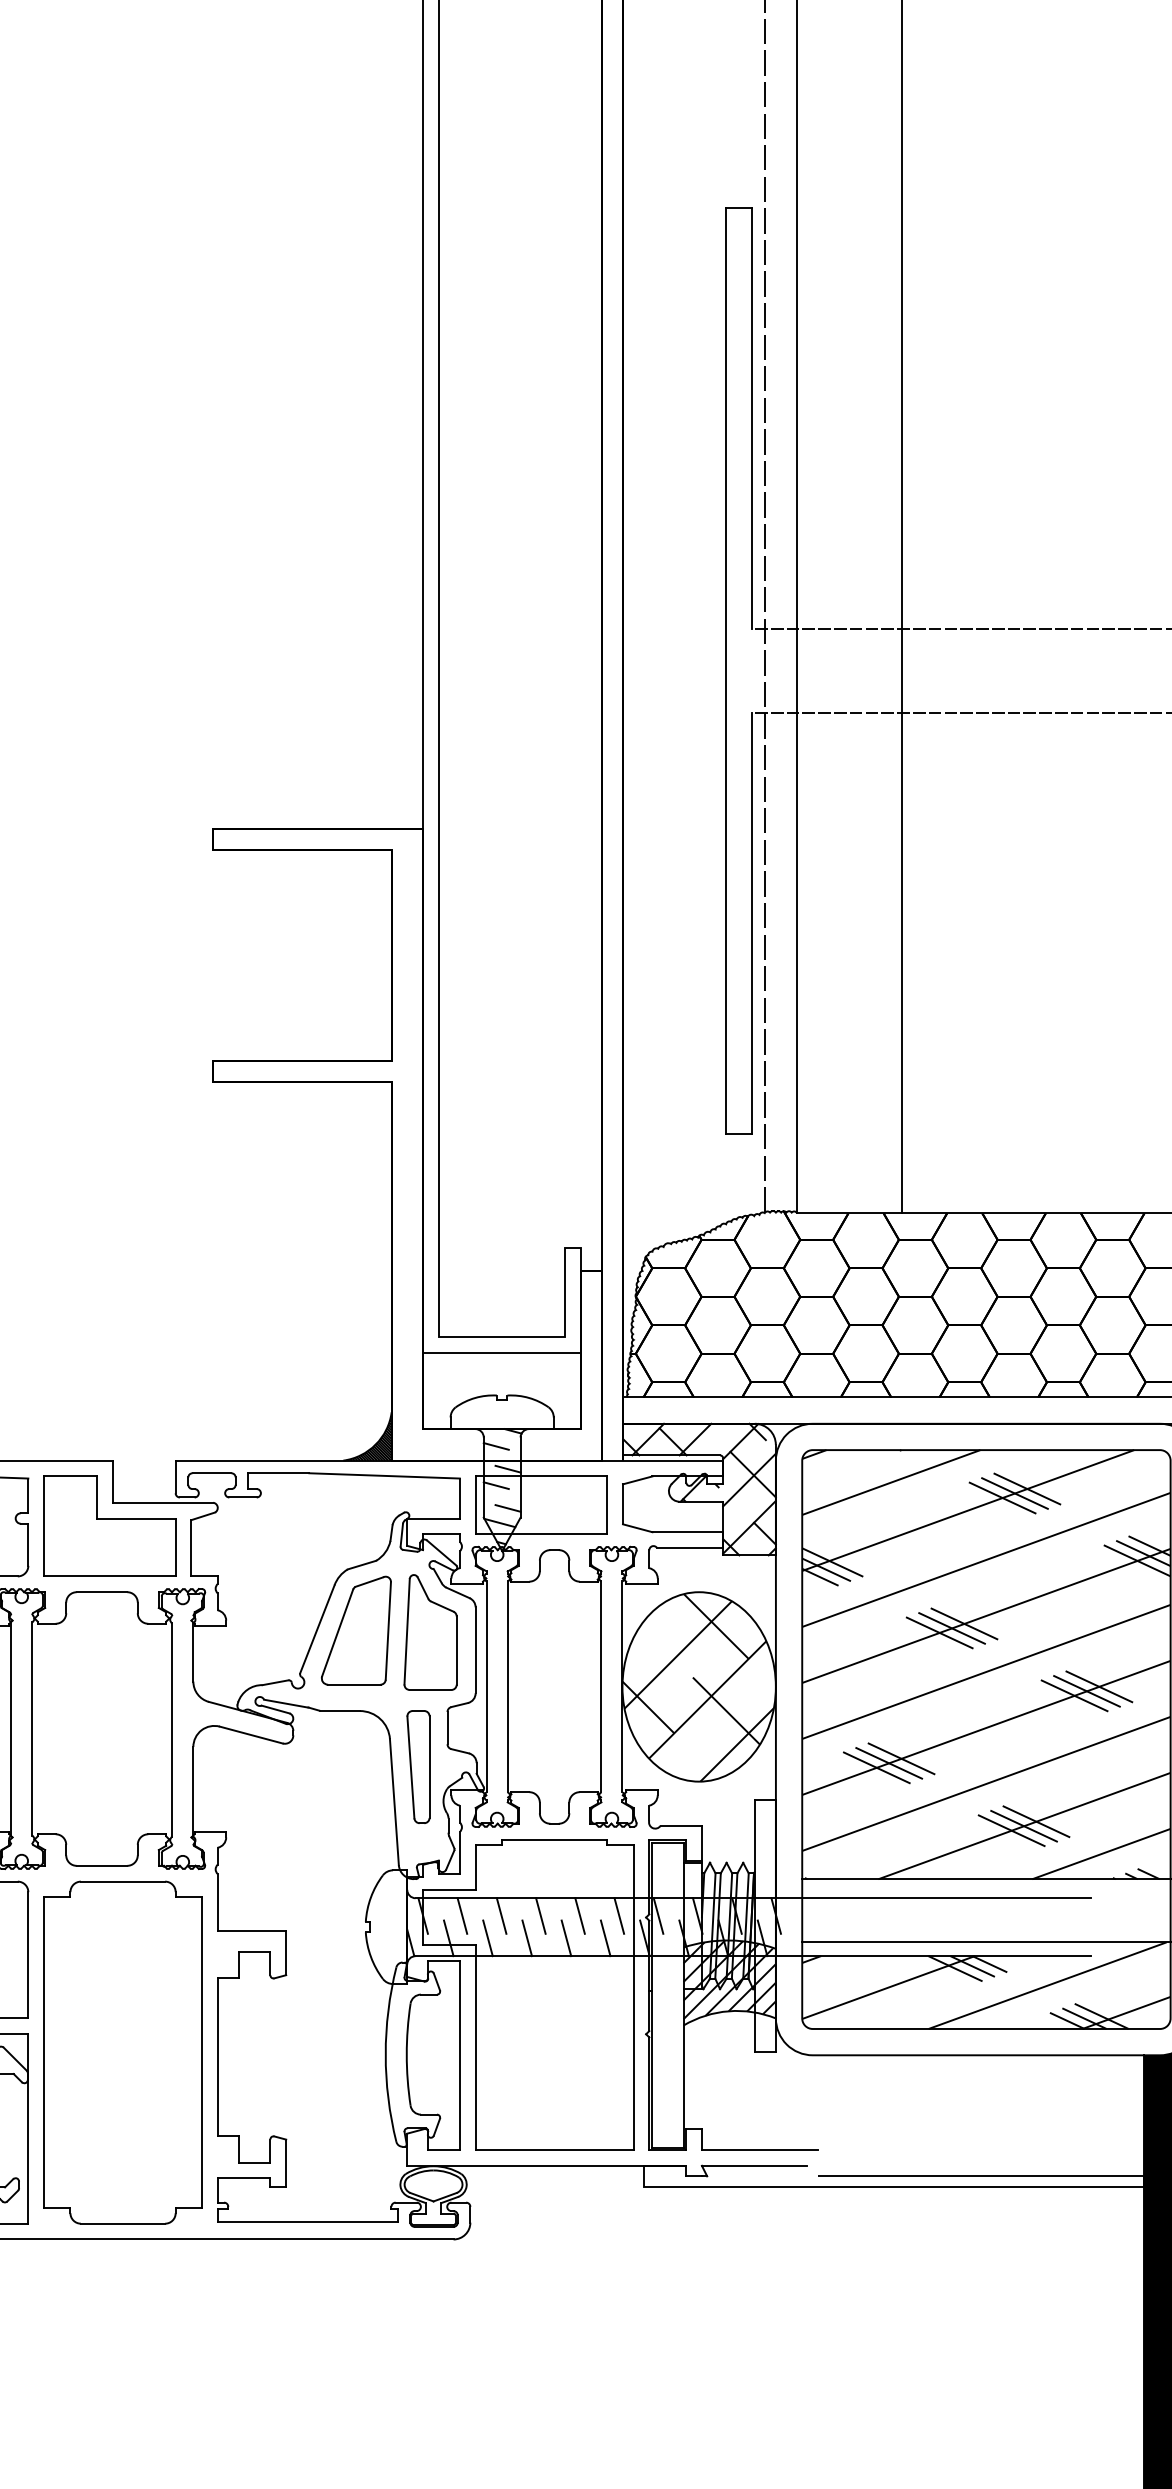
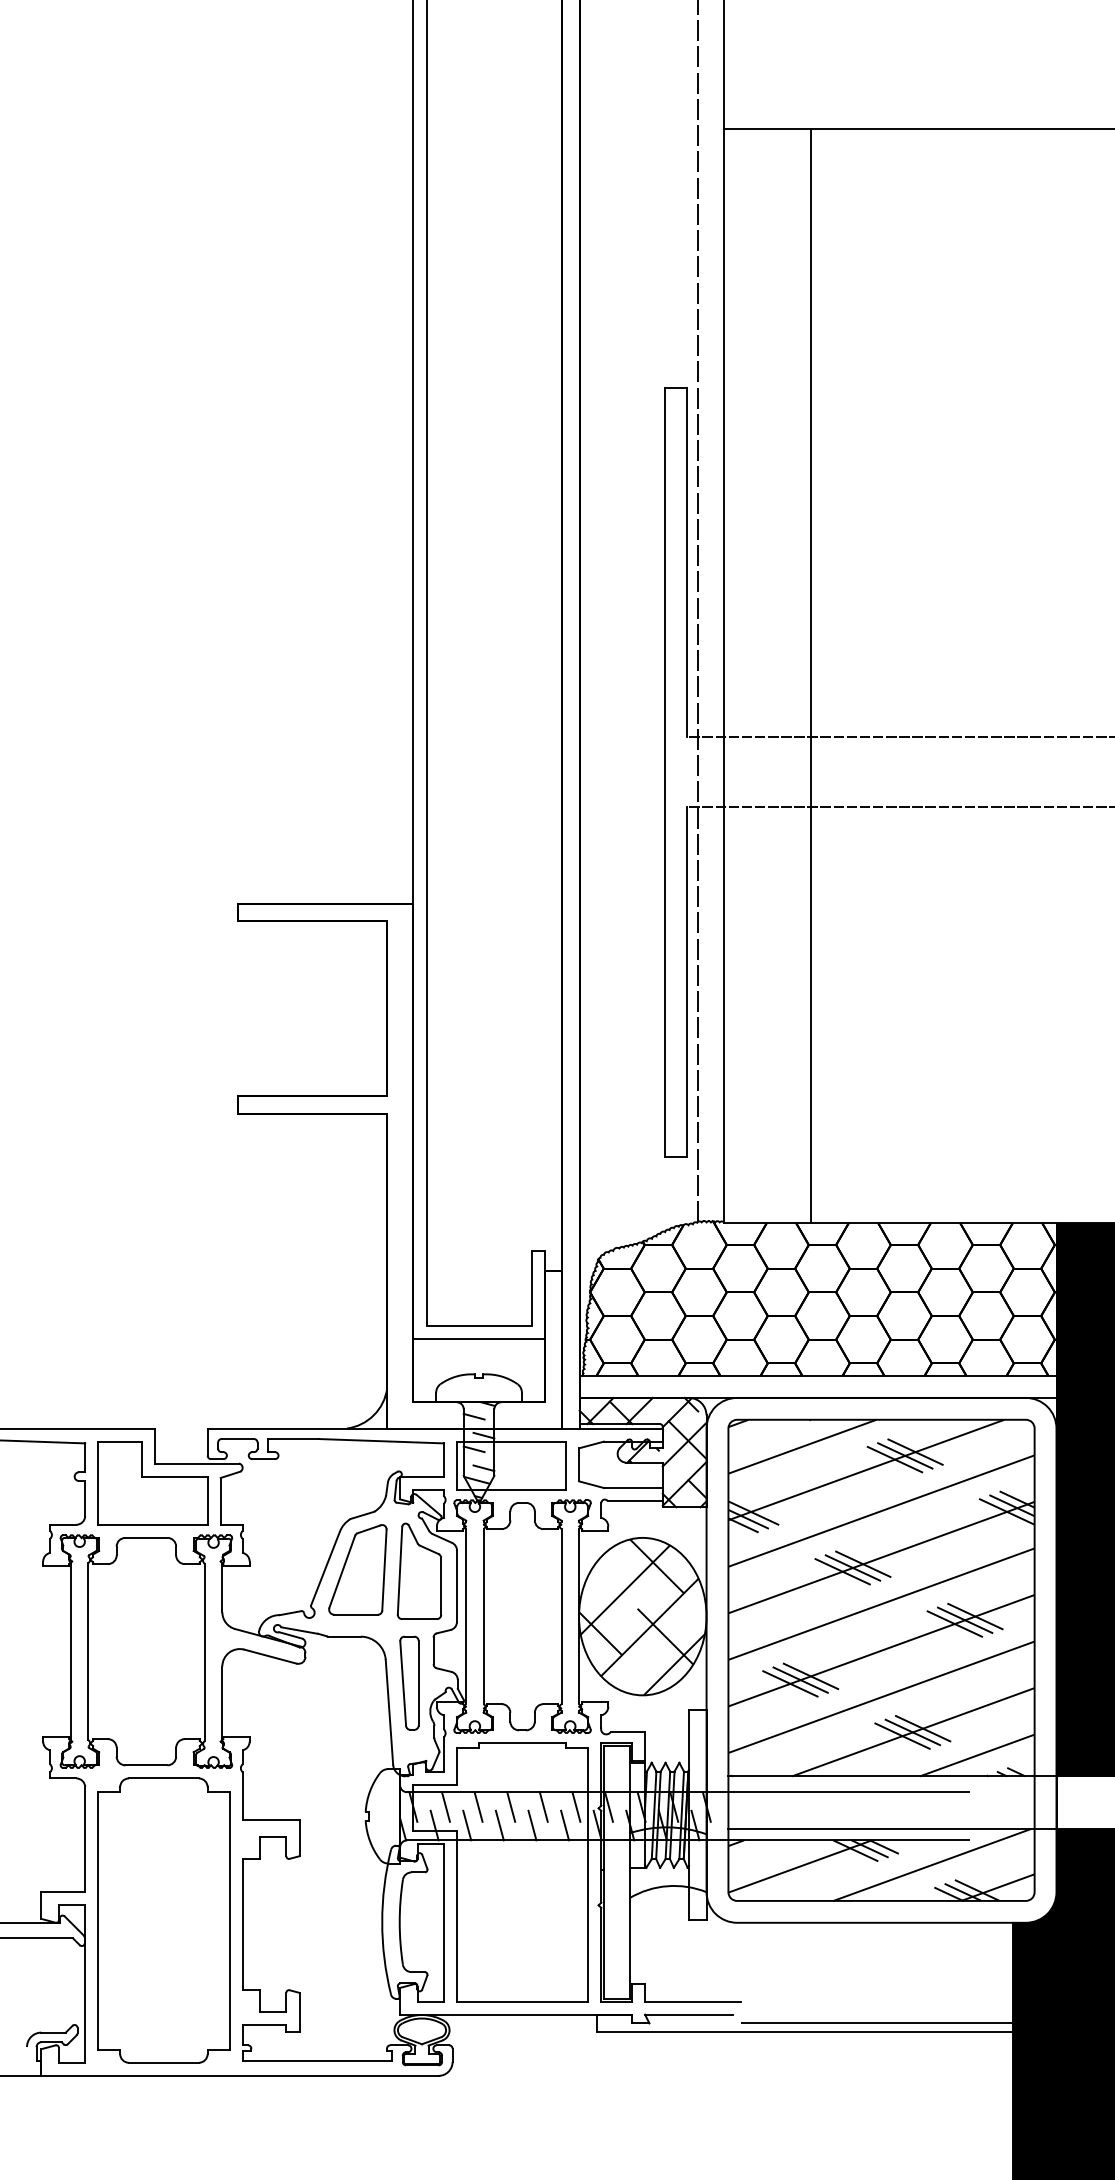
hatch: (367, 1436) -> (367, 1408), removed
hatch: (728, 1979) -> (667, 1859), removed

